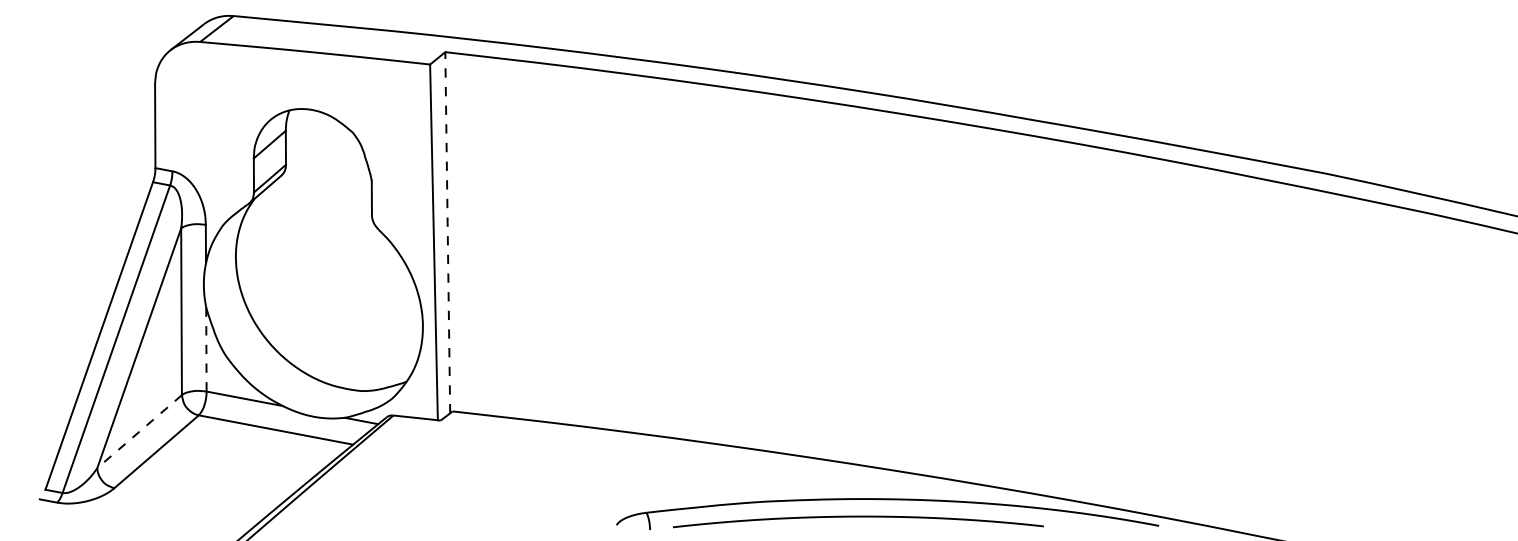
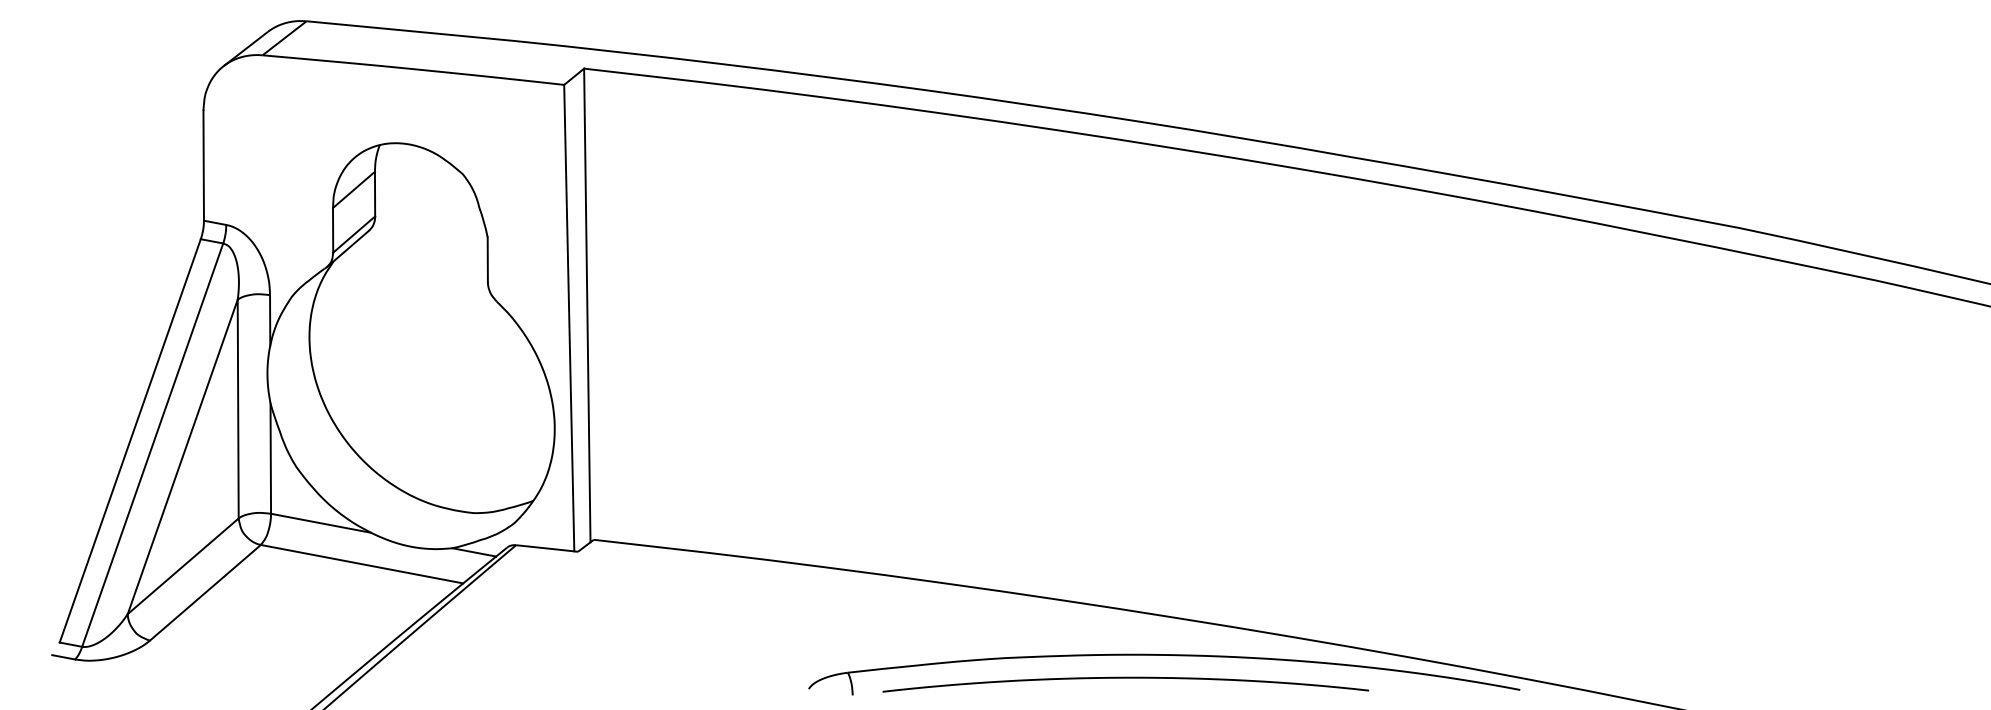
line: (447, 232) -> (587, 305), dashed -> solid
line: (206, 350) -> (270, 459), dashed -> solid
line: (139, 431) -> (182, 566), dashed -> solid

